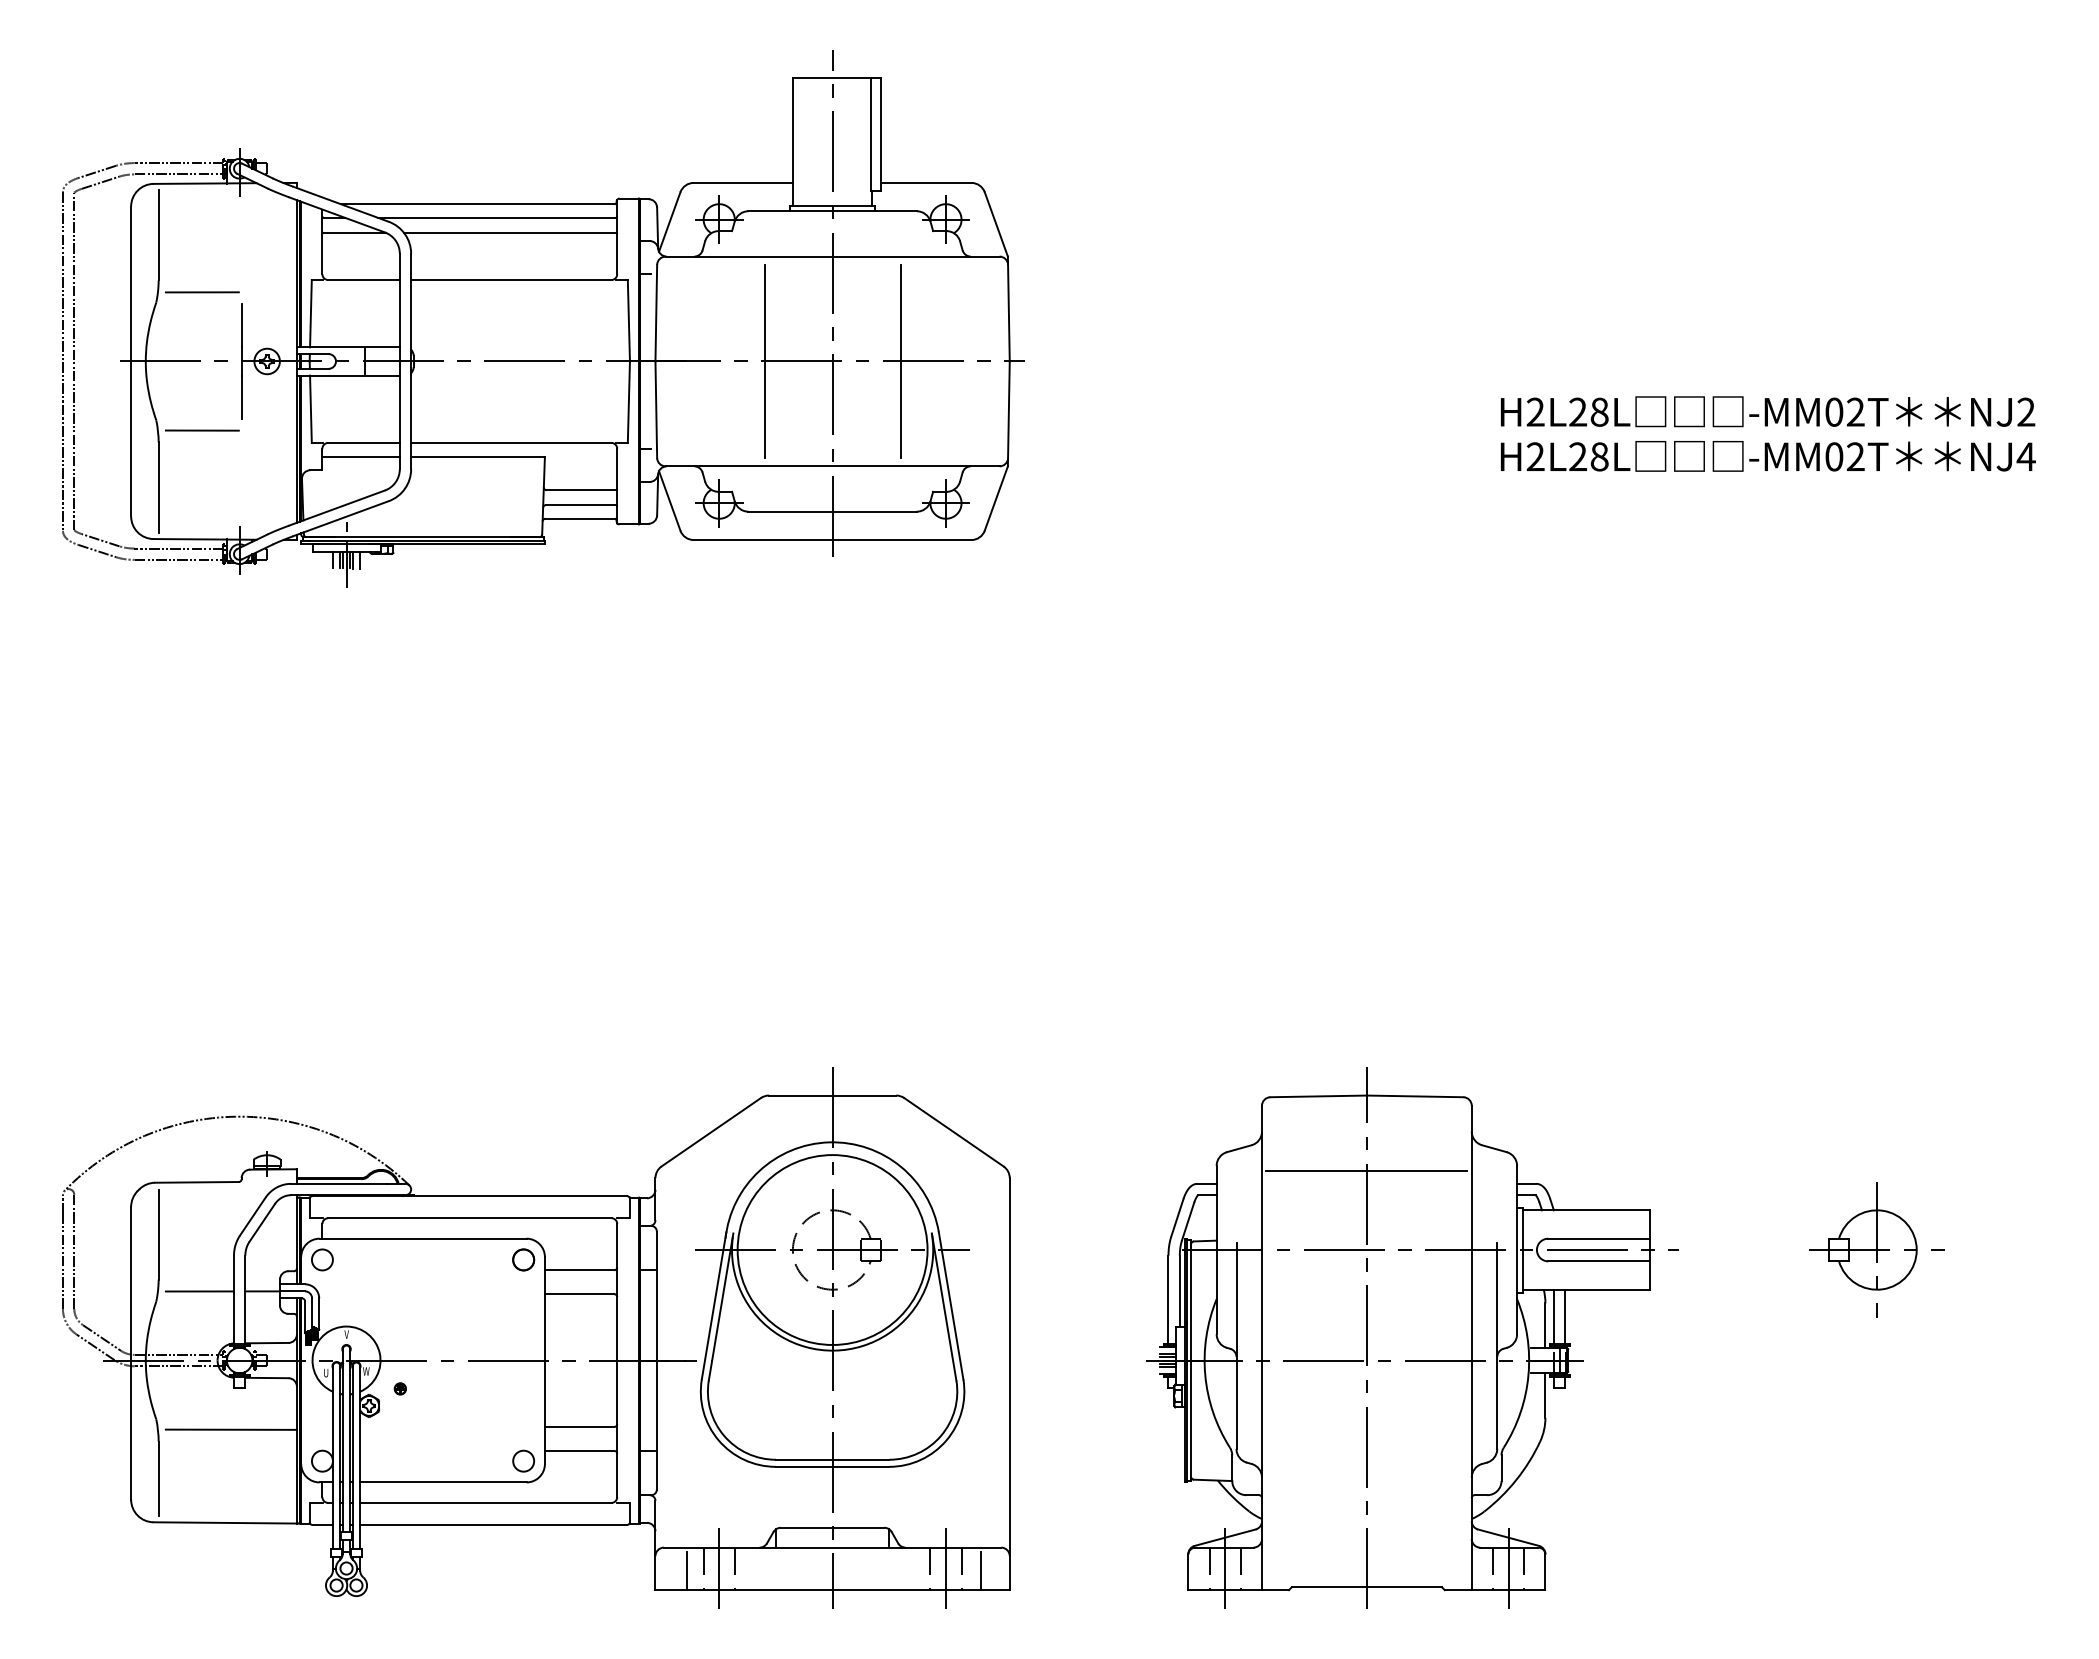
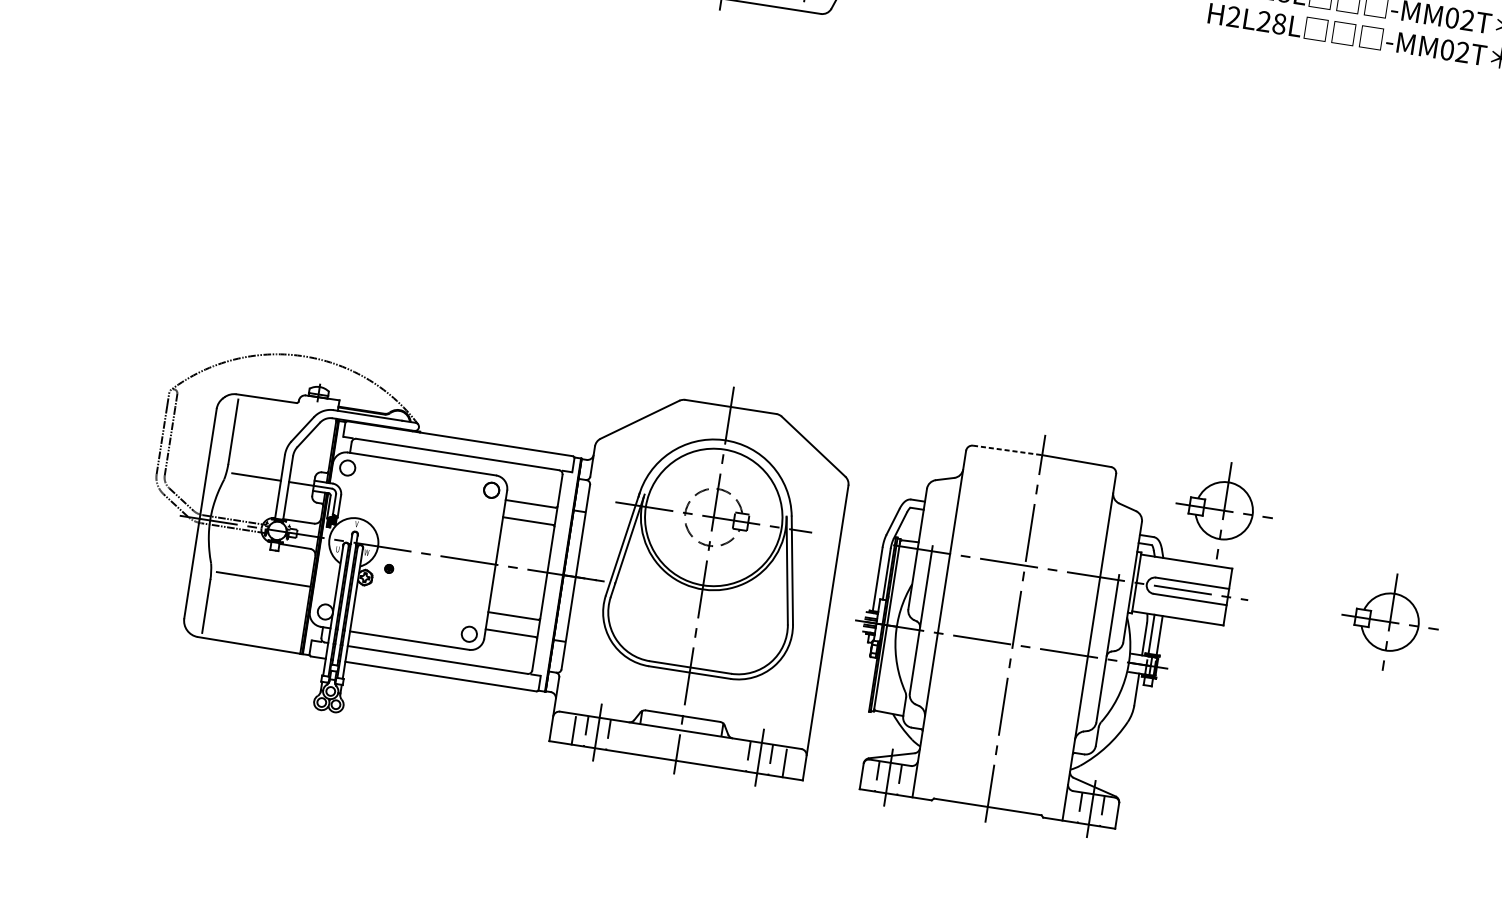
line: (1319, 1096) -> (1008, 450), solid -> dashed
part: (1626, 1132) -> (1223, 510), added
line: (1366, 1170) -> (1033, 508), removed
part: (536, 1337) -> (492, 547), moved

